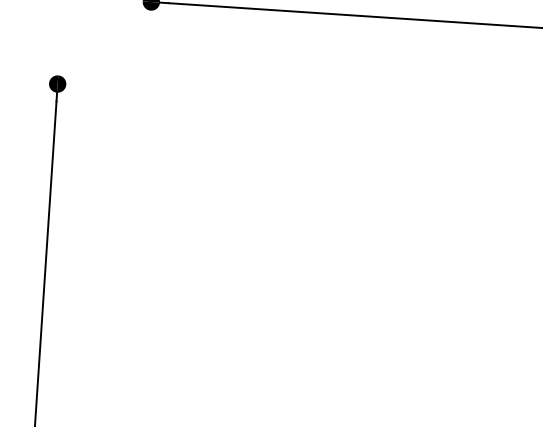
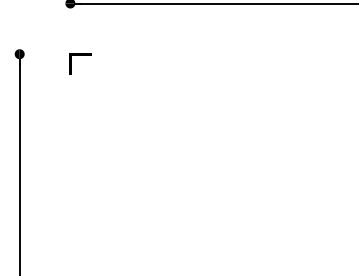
line: (162, 93) -> (80, 55), added

